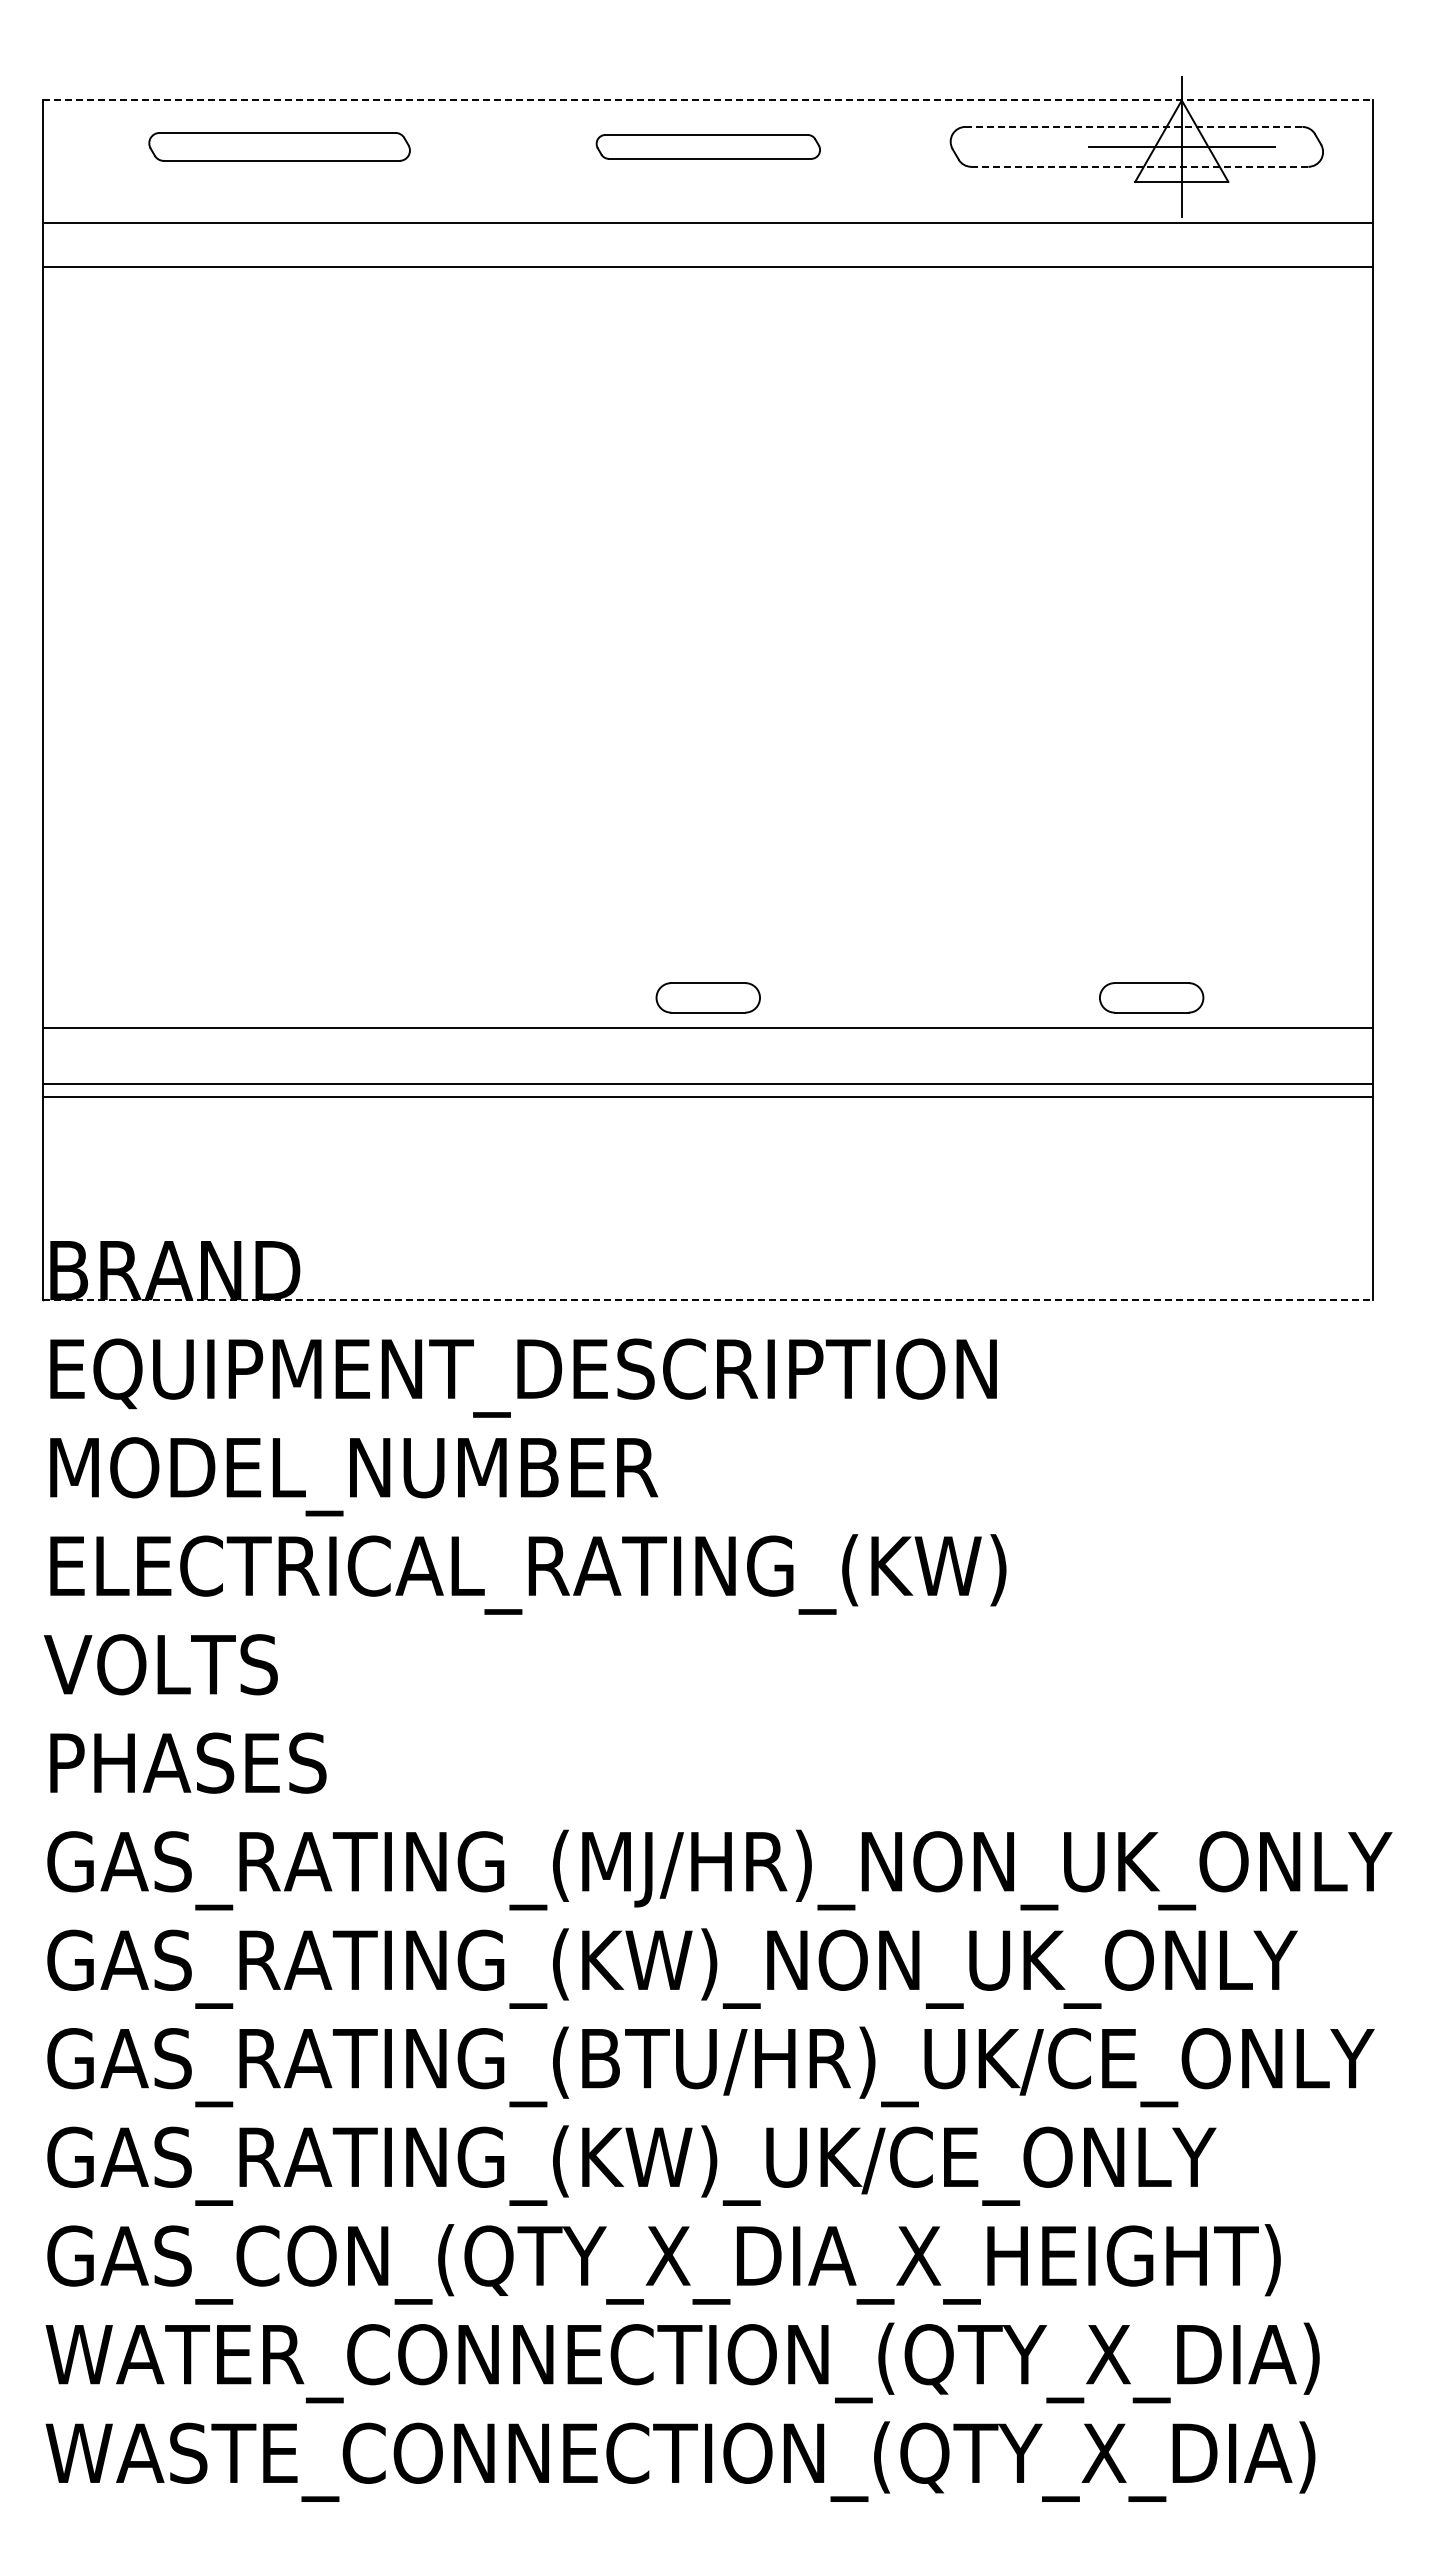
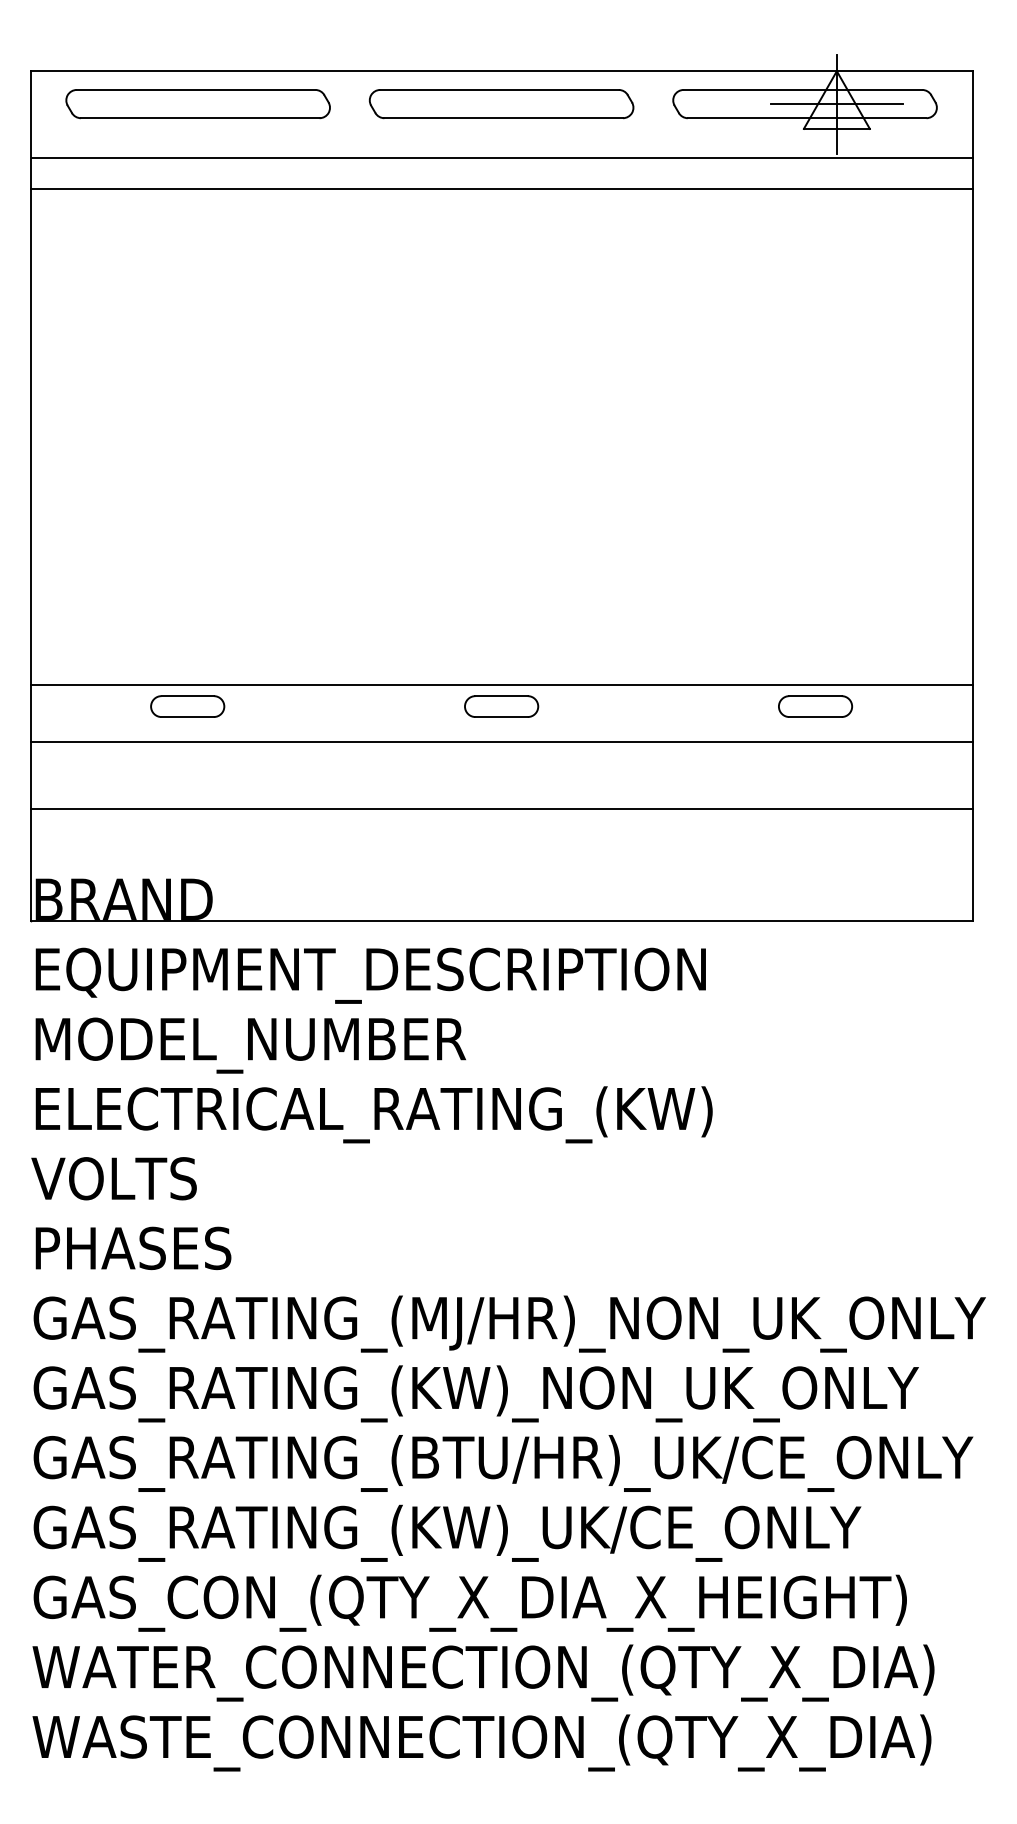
line: (708, 99) -> (501, 70), dashed -> solid
line: (1134, 126) -> (803, 89), dashed -> solid
part: (279, 146) -> (198, 103), size x1.43
part: (708, 146) -> (501, 103), size x1.67
line: (1139, 166) -> (806, 117), dashed -> solid
part: (264, 997) -> (187, 706), added
line: (708, 1028) -> (501, 685), moved
line: (708, 1083) -> (501, 808), moved
line: (708, 1096) -> (501, 741), moved
line: (708, 1300) -> (501, 920), dashed -> solid

